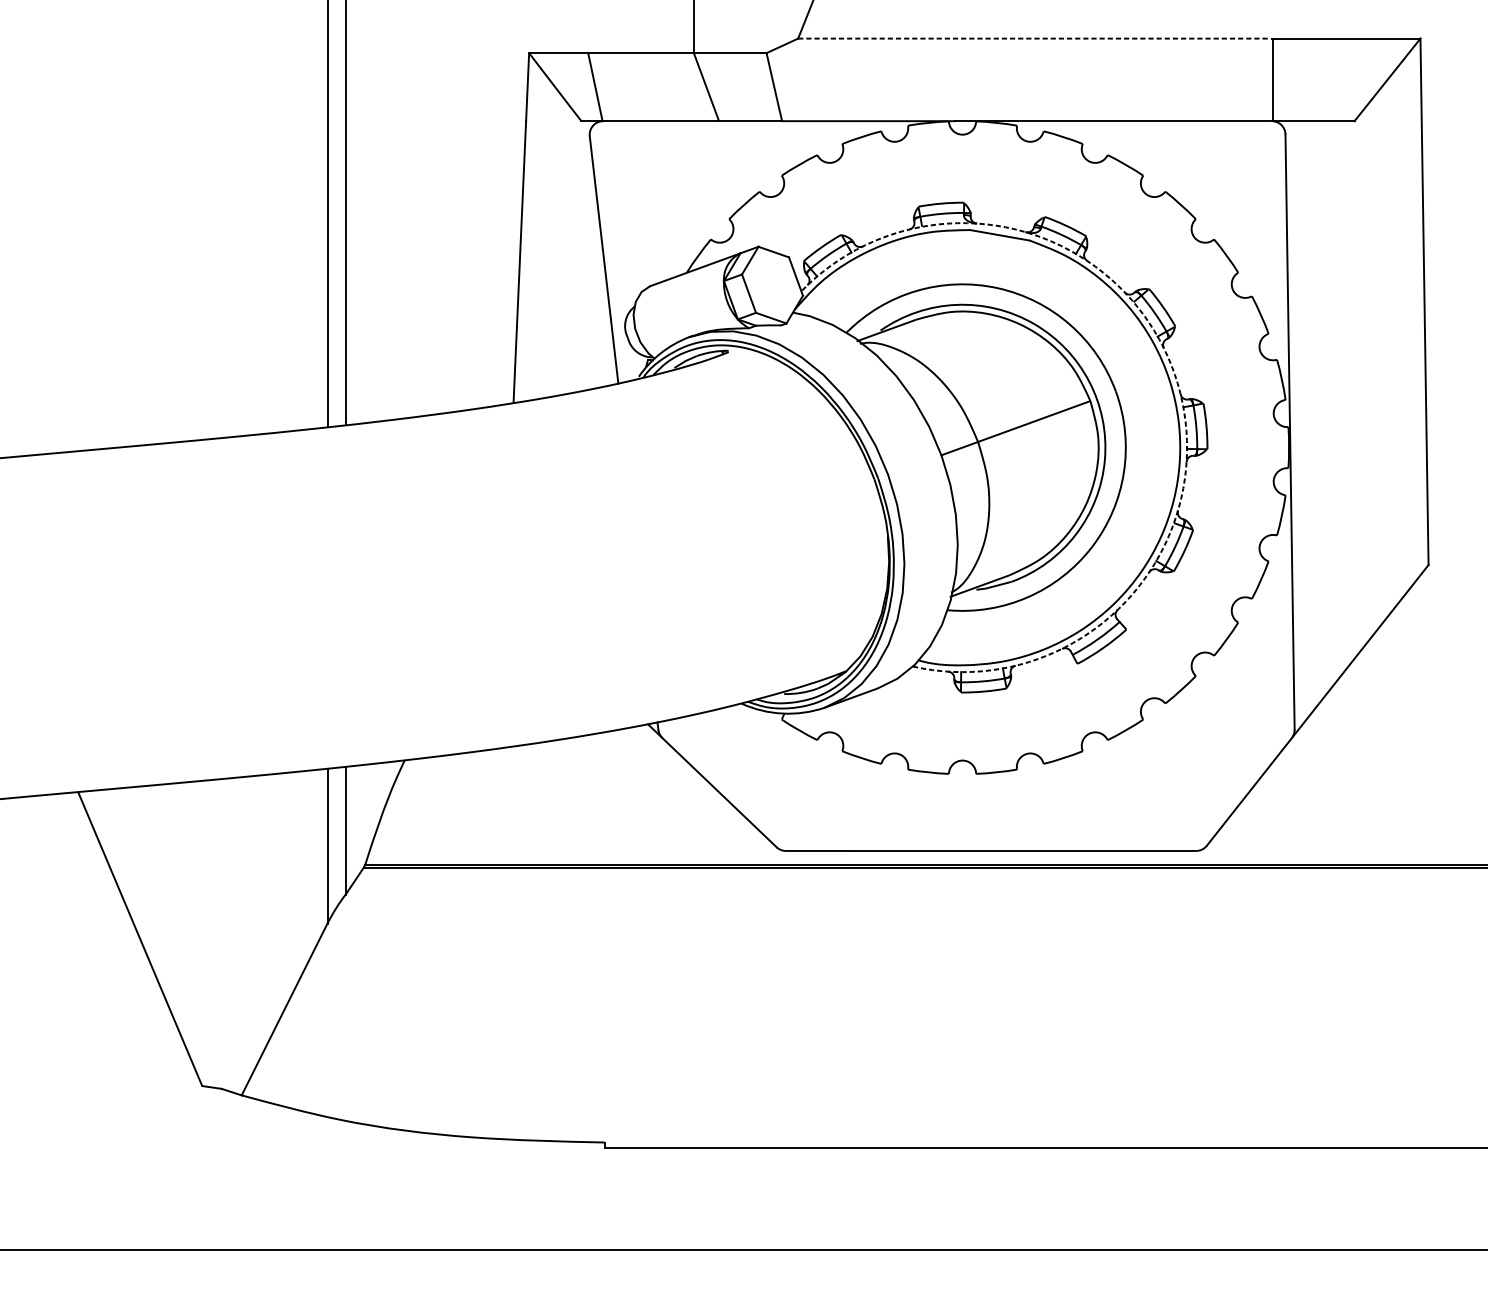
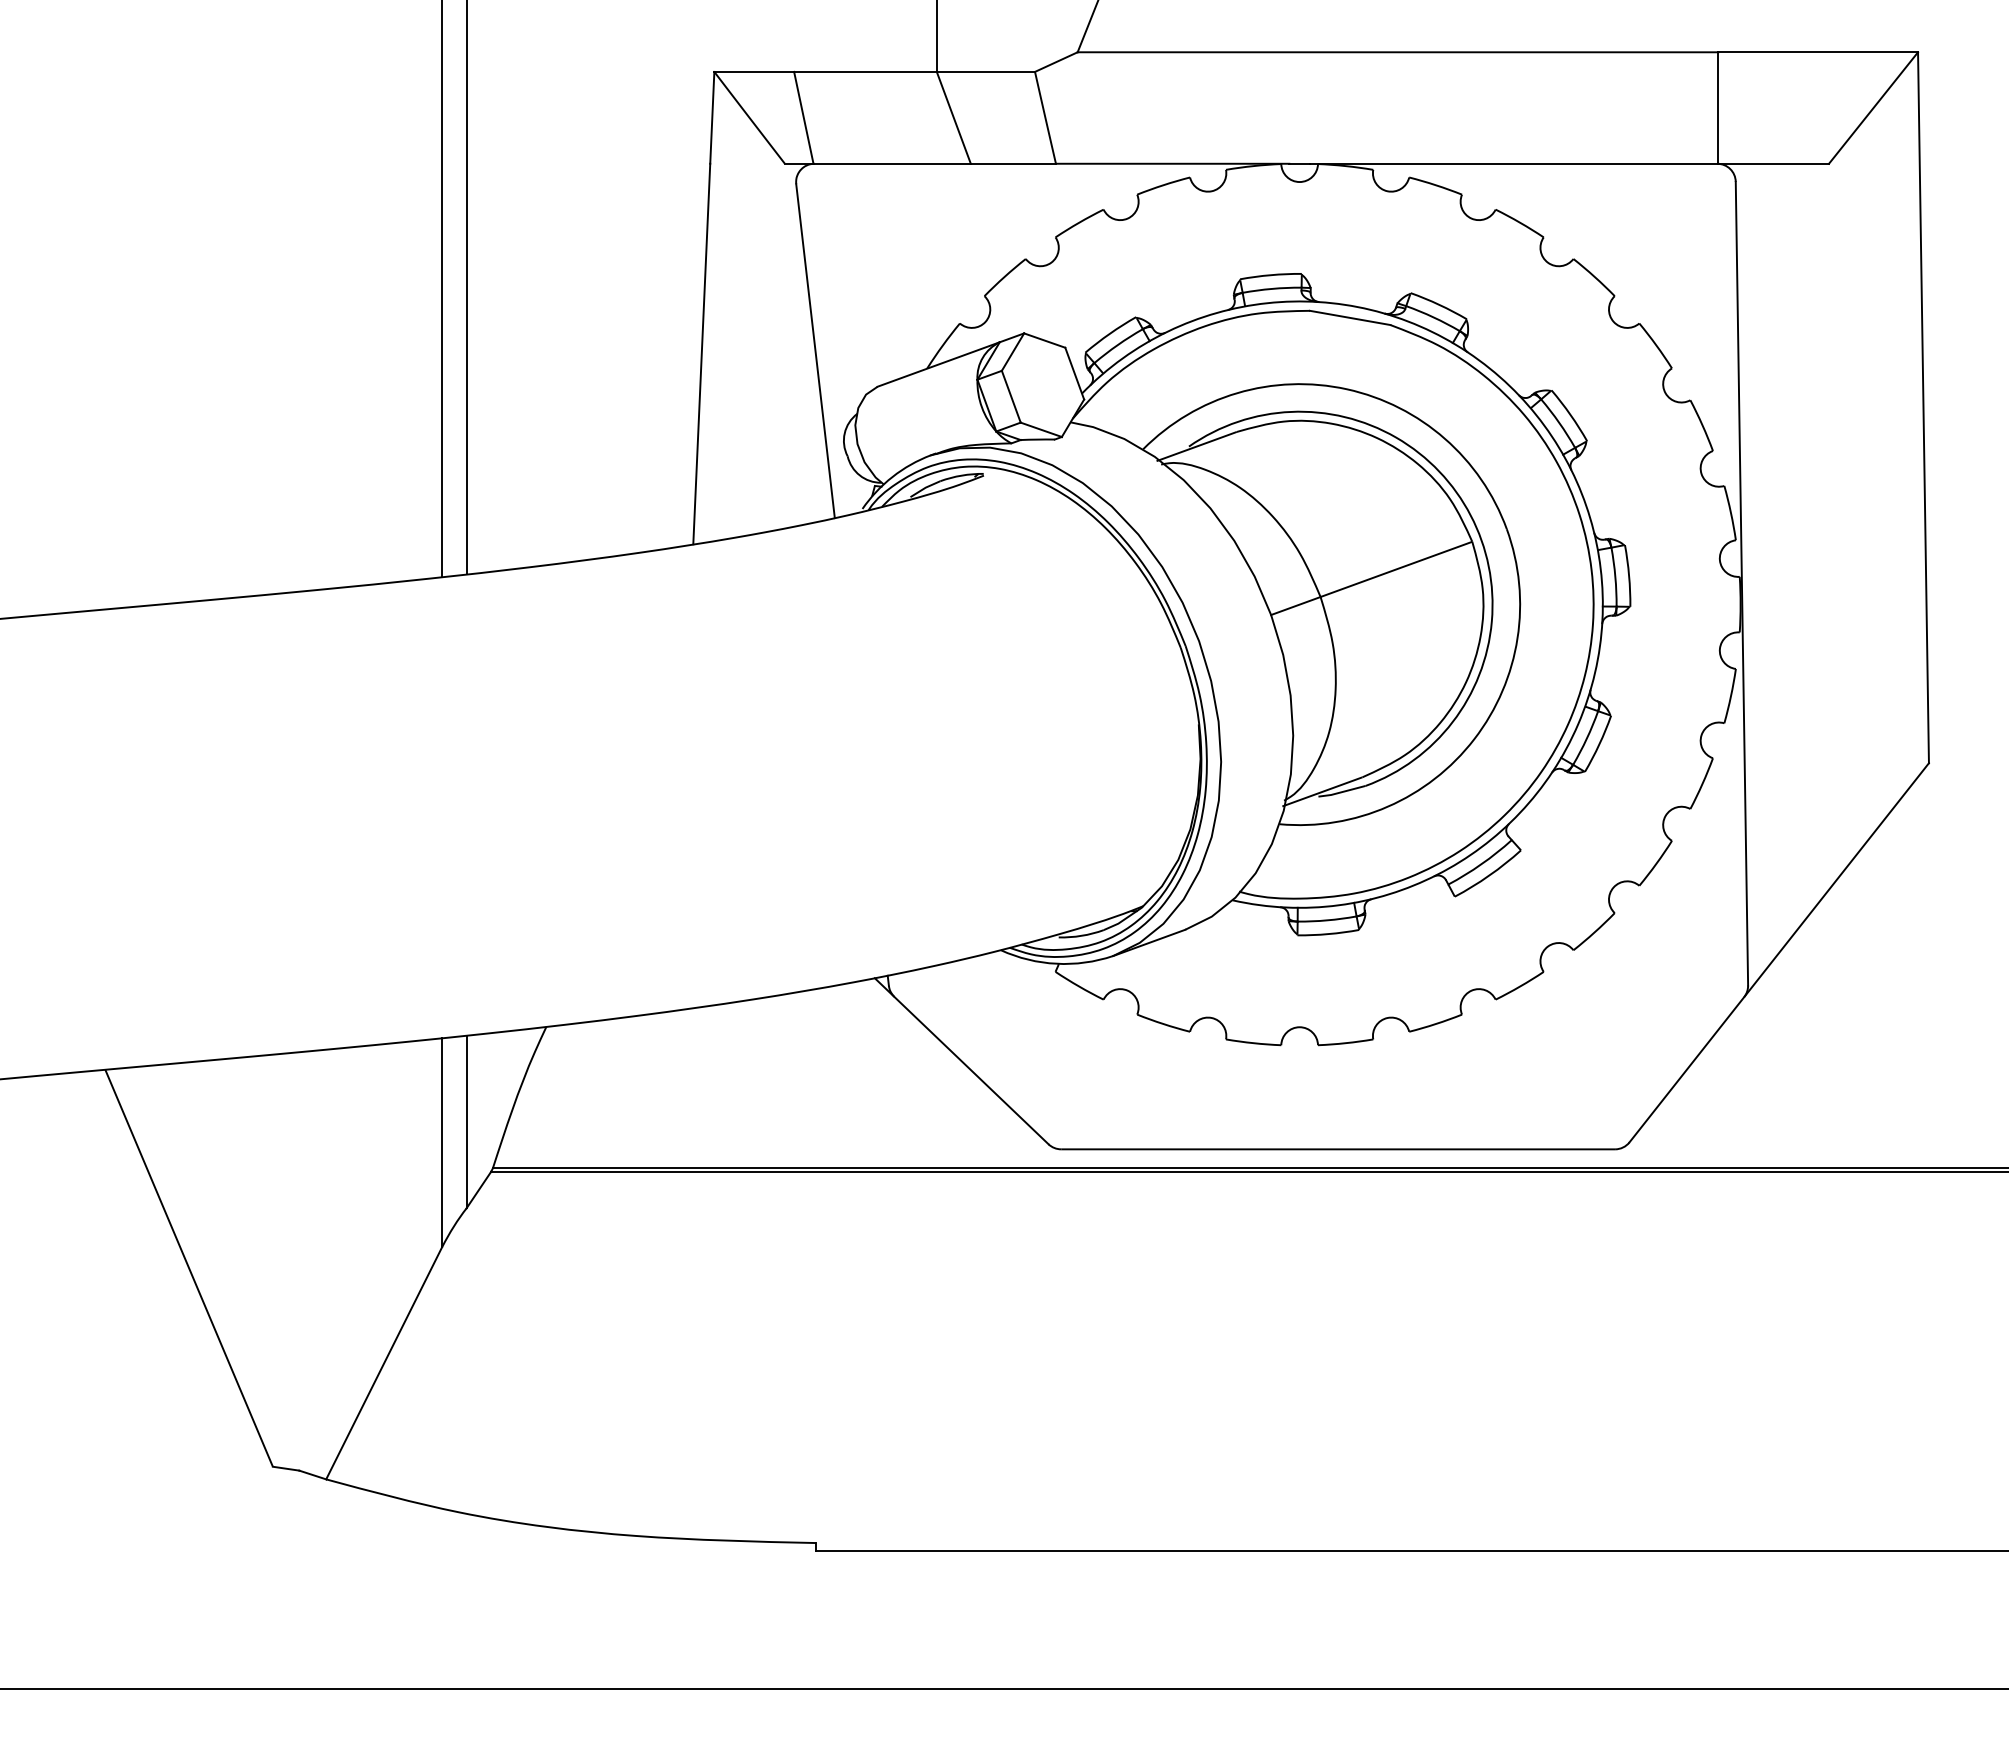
line: (1035, 38) -> (1398, 52), dashed -> solid
arc: (1177, 383) -> (1590, 518), dashed -> solid

